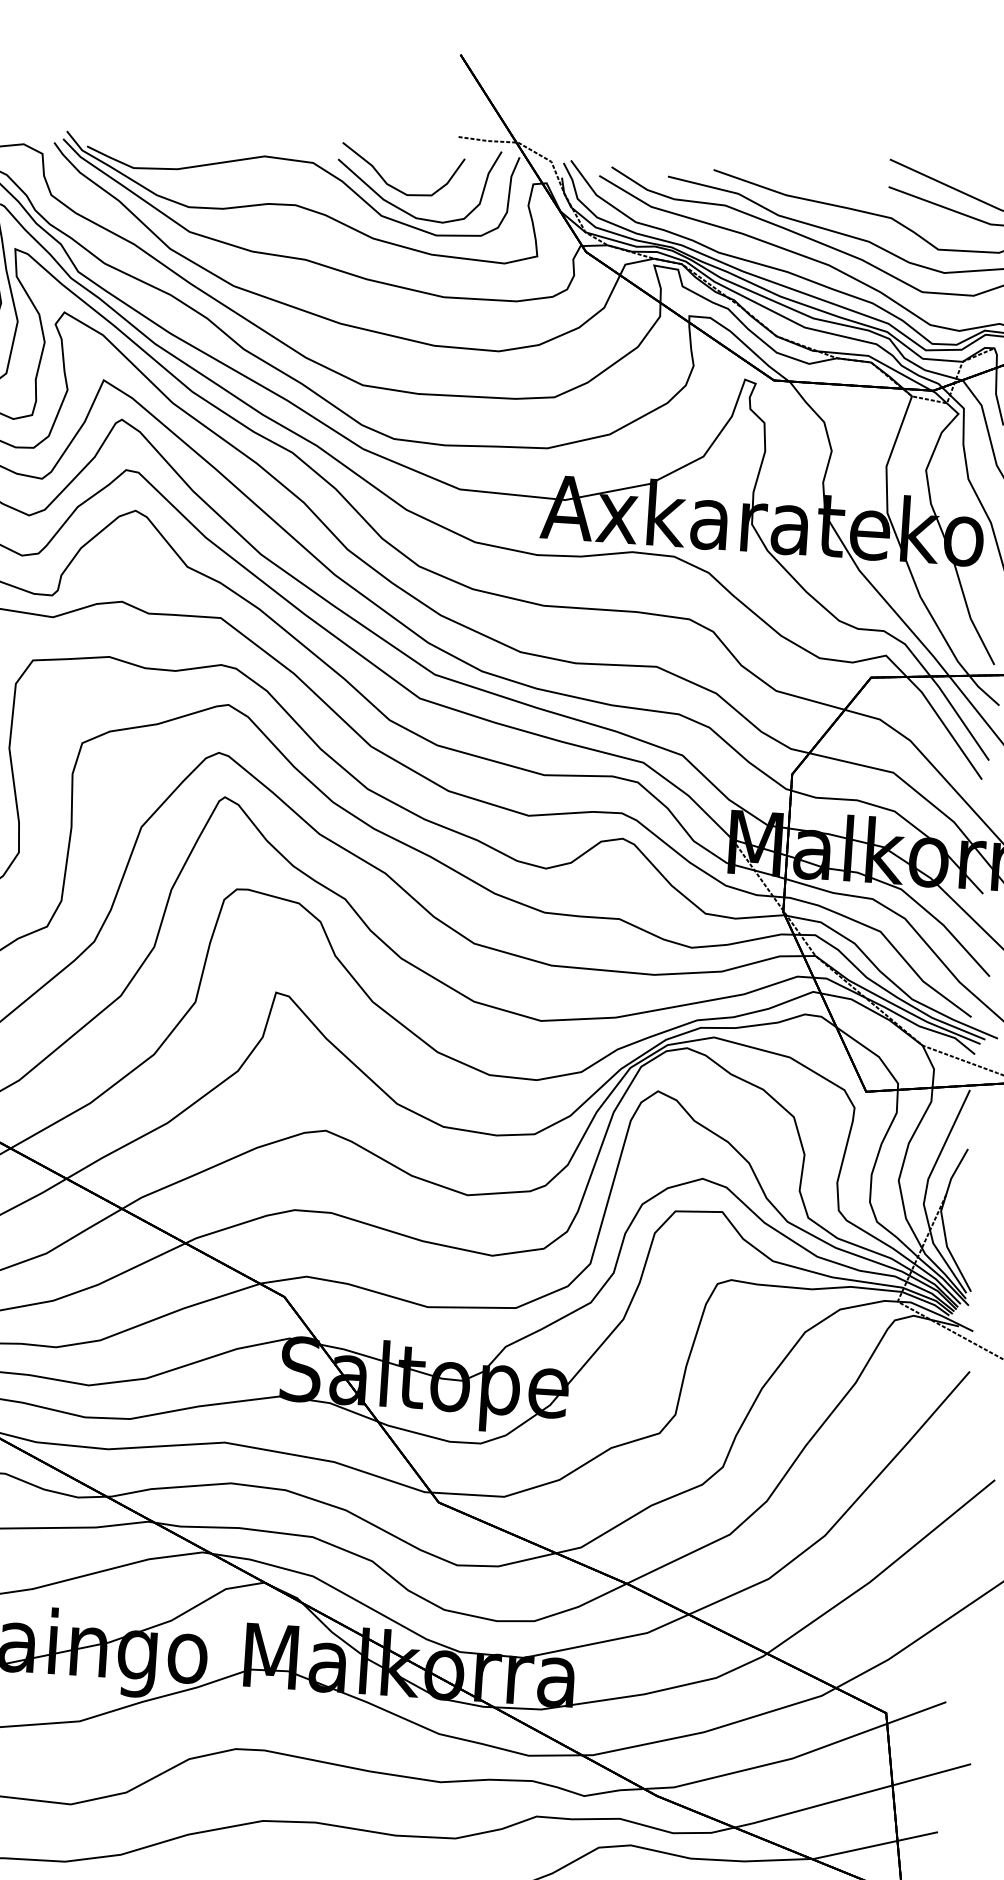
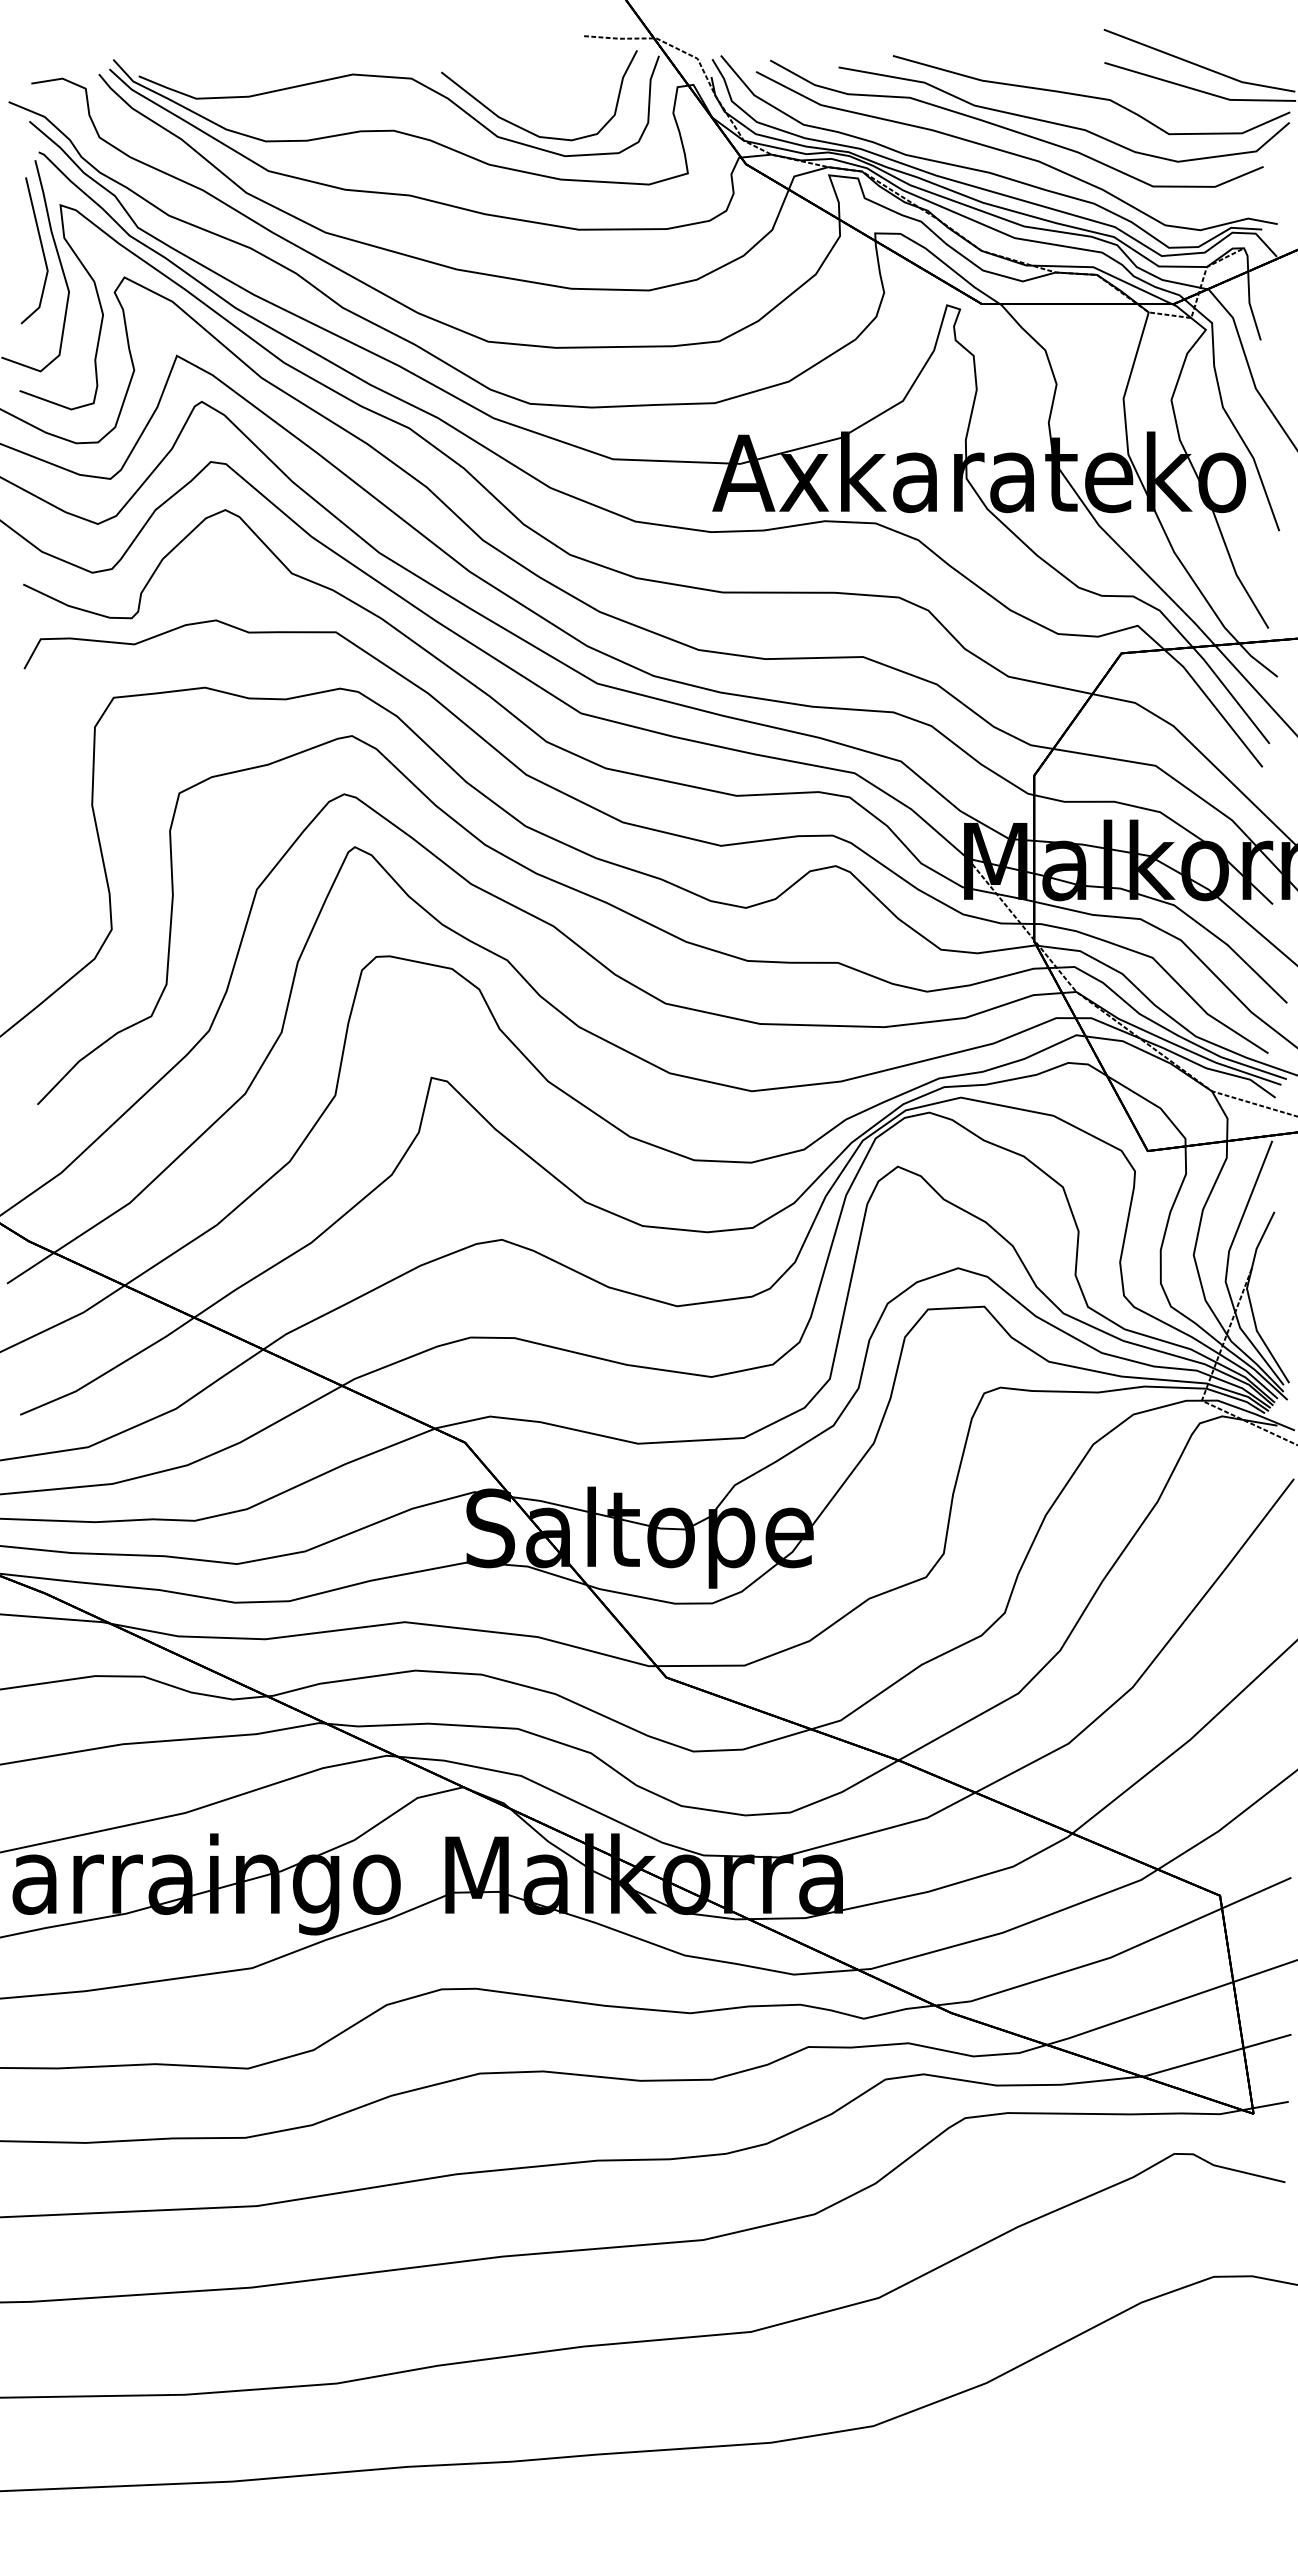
curve: (393, 186) -> (509, 100), removed

